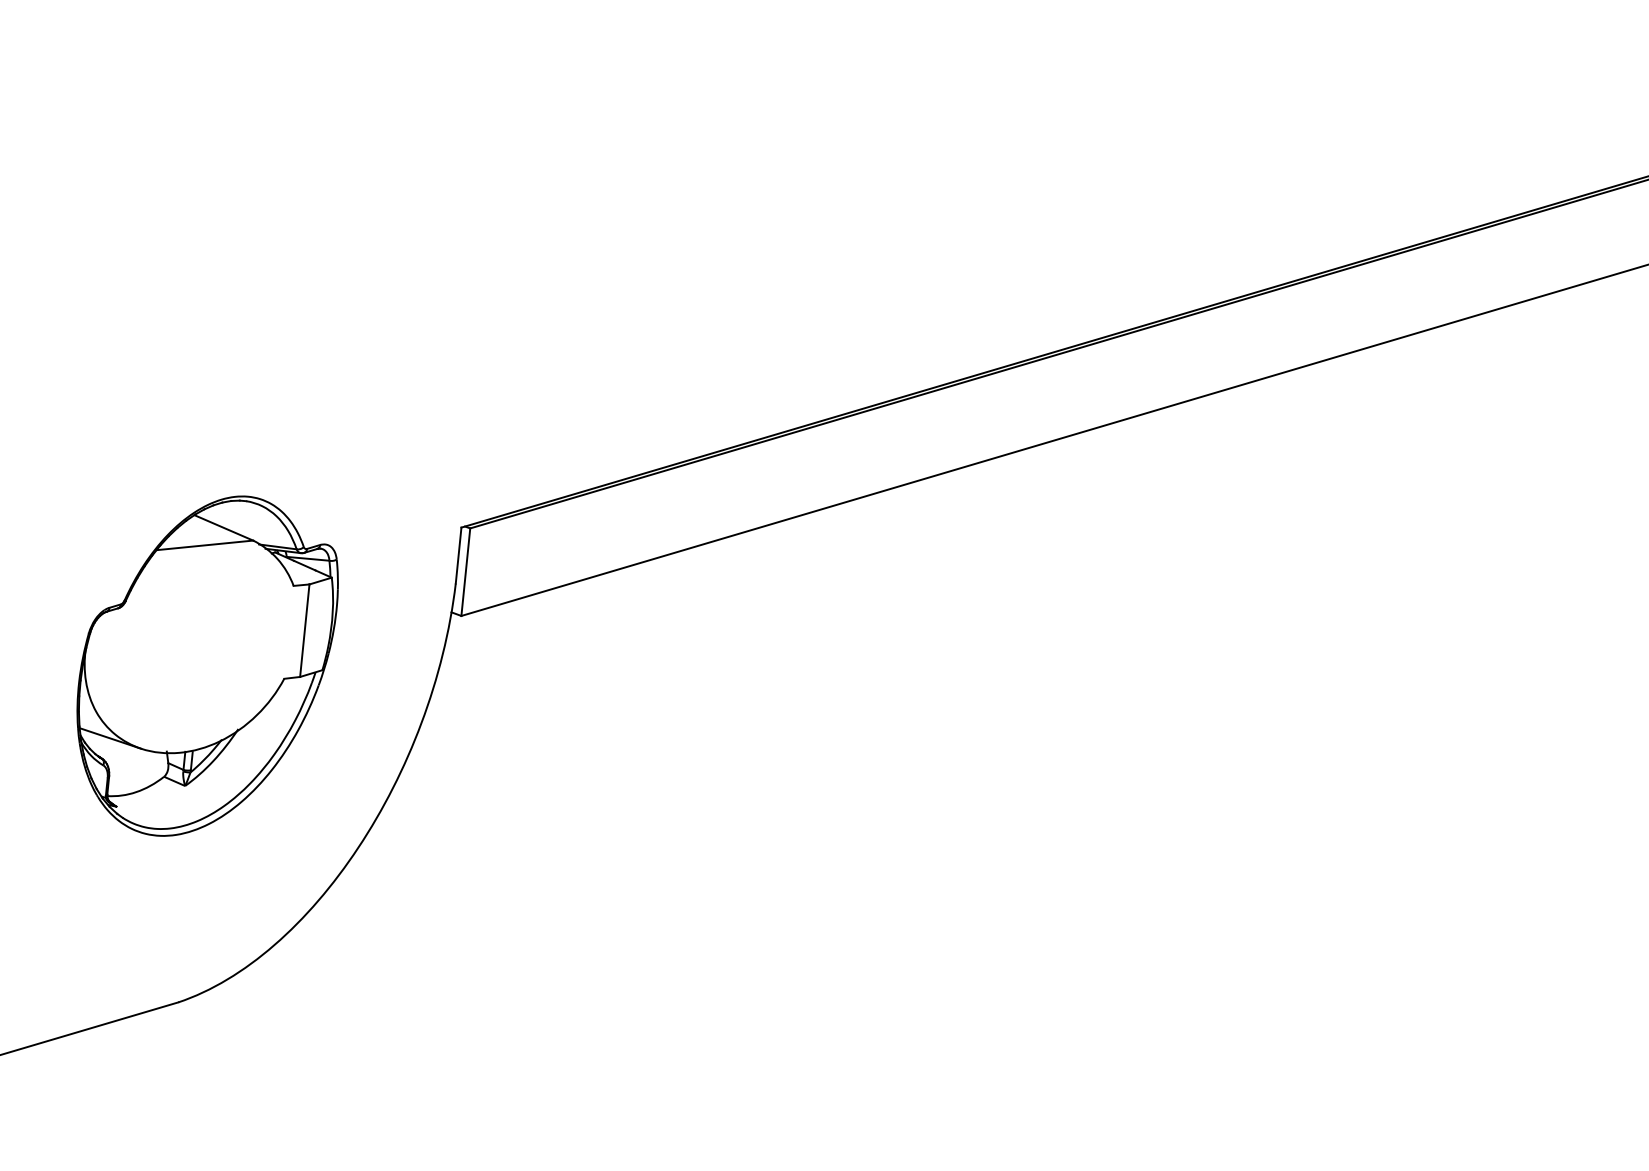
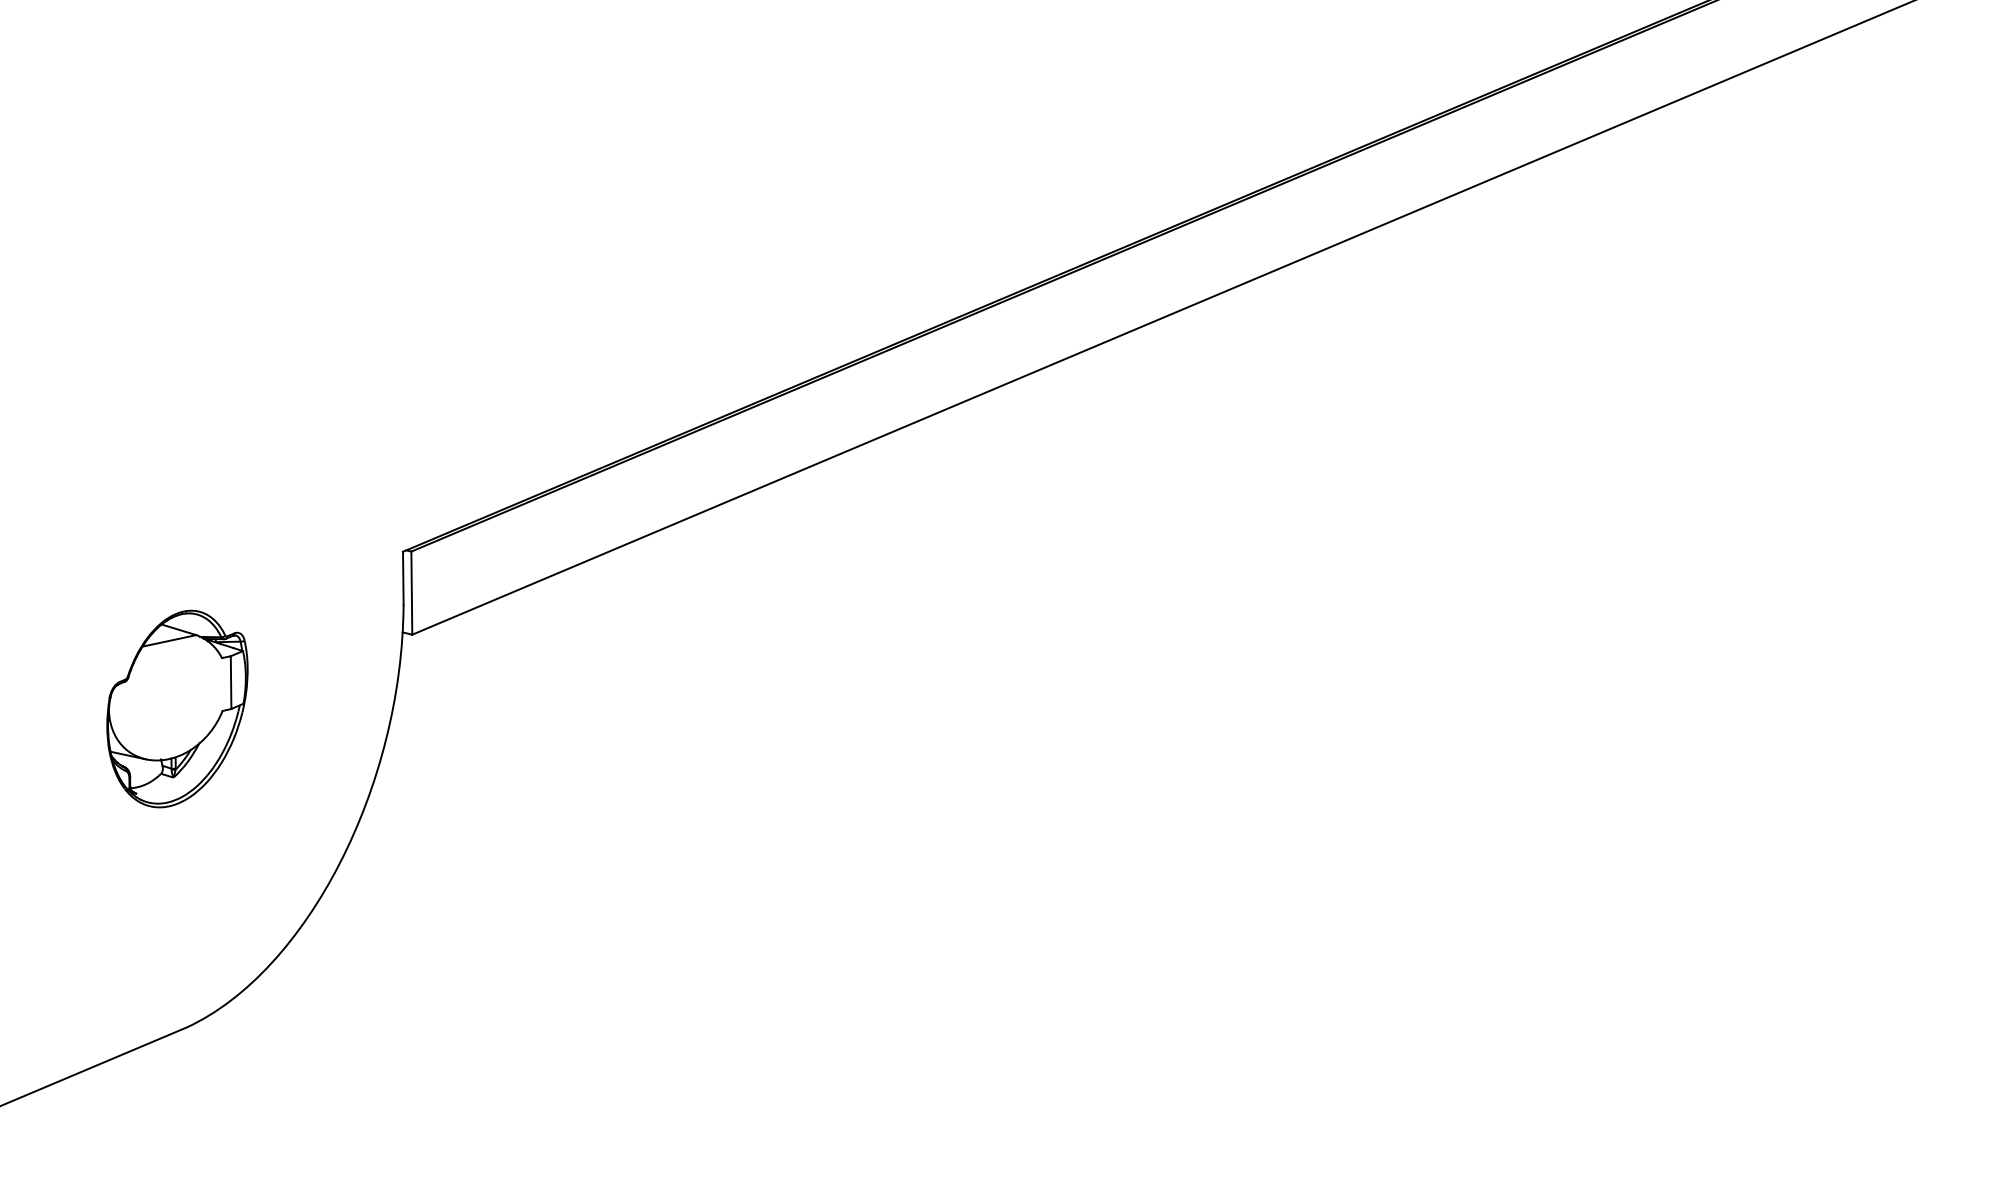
part: (205, 665) -> (177, 708), size x0.6

